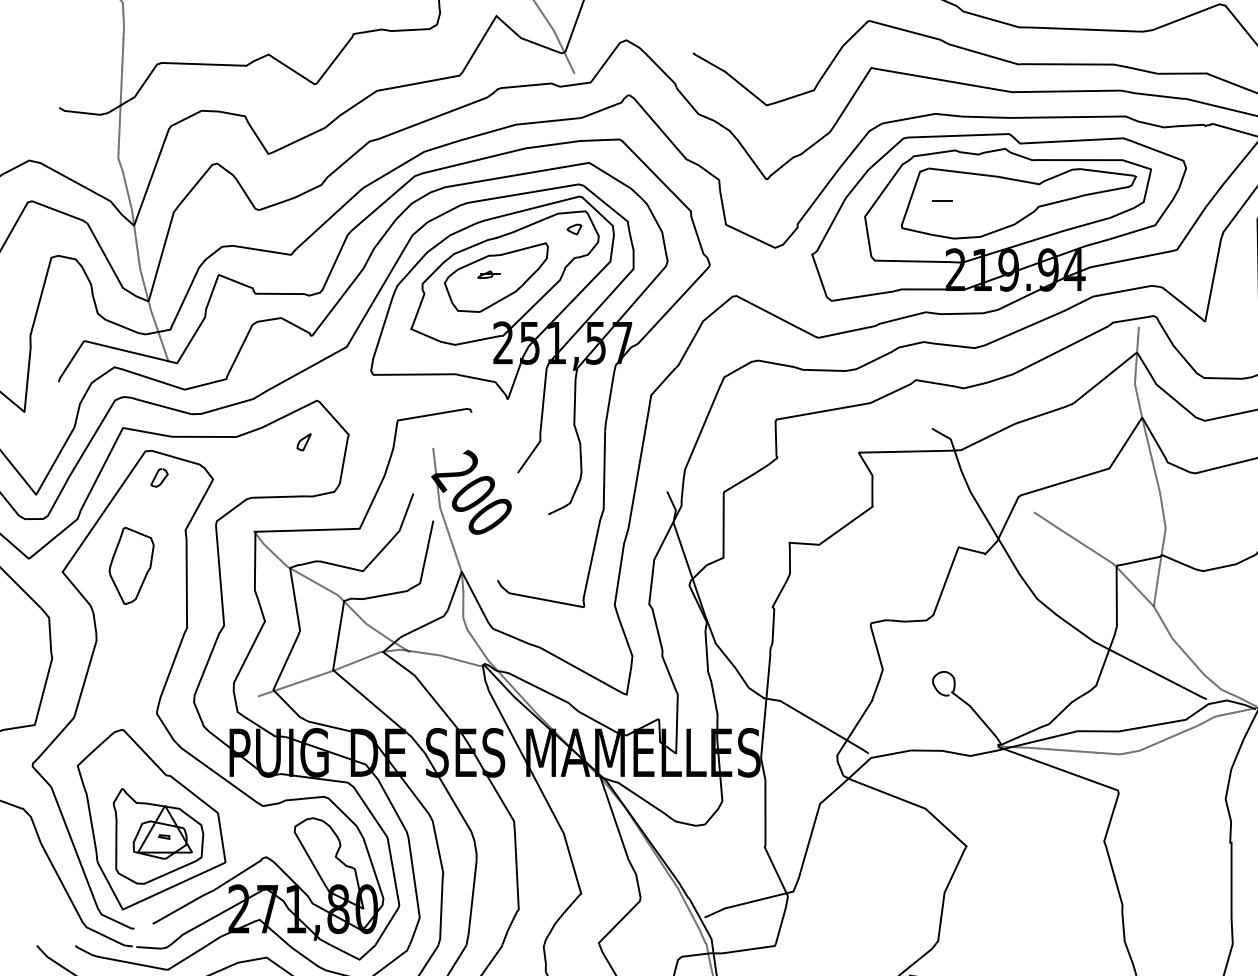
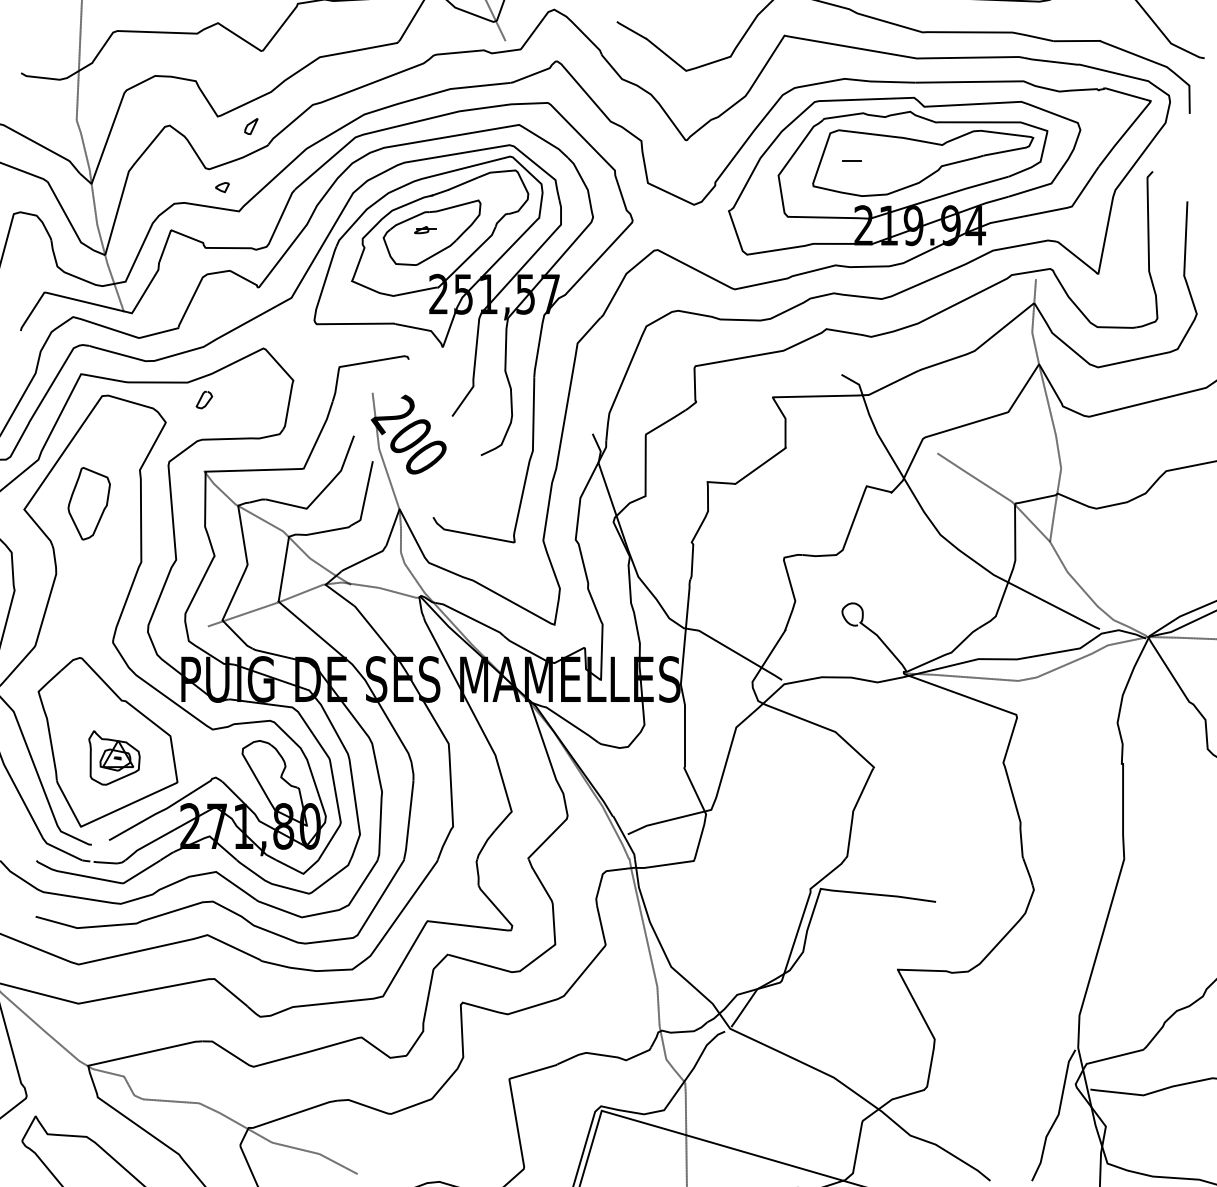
part: (574, 229) -> (222, 187), moved
part: (304, 442) -> (251, 126), moved
curve: (161, 480) -> (206, 402), moved
part: (158, 835) -> (114, 757), size x0.6

